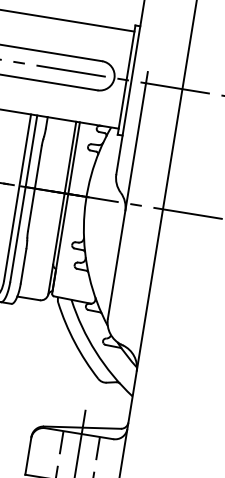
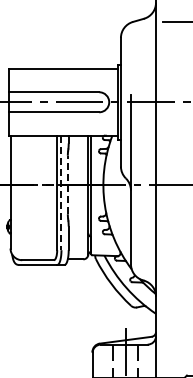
line: (34, 187) -> (67, 184), solid -> dashed
line: (23, 199) -> (61, 193), solid -> dashed

